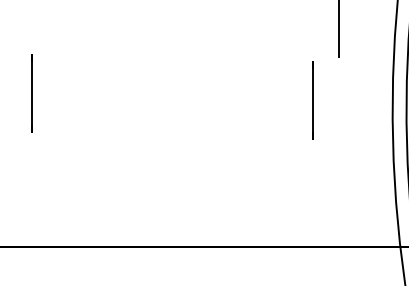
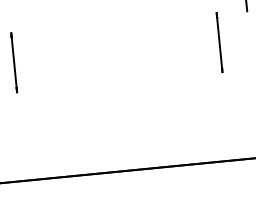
line: (312, 100) -> (218, 42), moved

